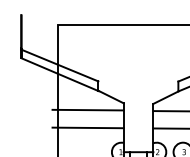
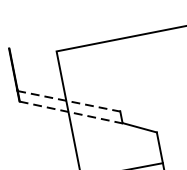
line: (59, 65) -> (68, 101), solid -> dashed
line: (60, 74) -> (71, 112), solid -> dashed
line: (87, 109) -> (113, 148), removed

